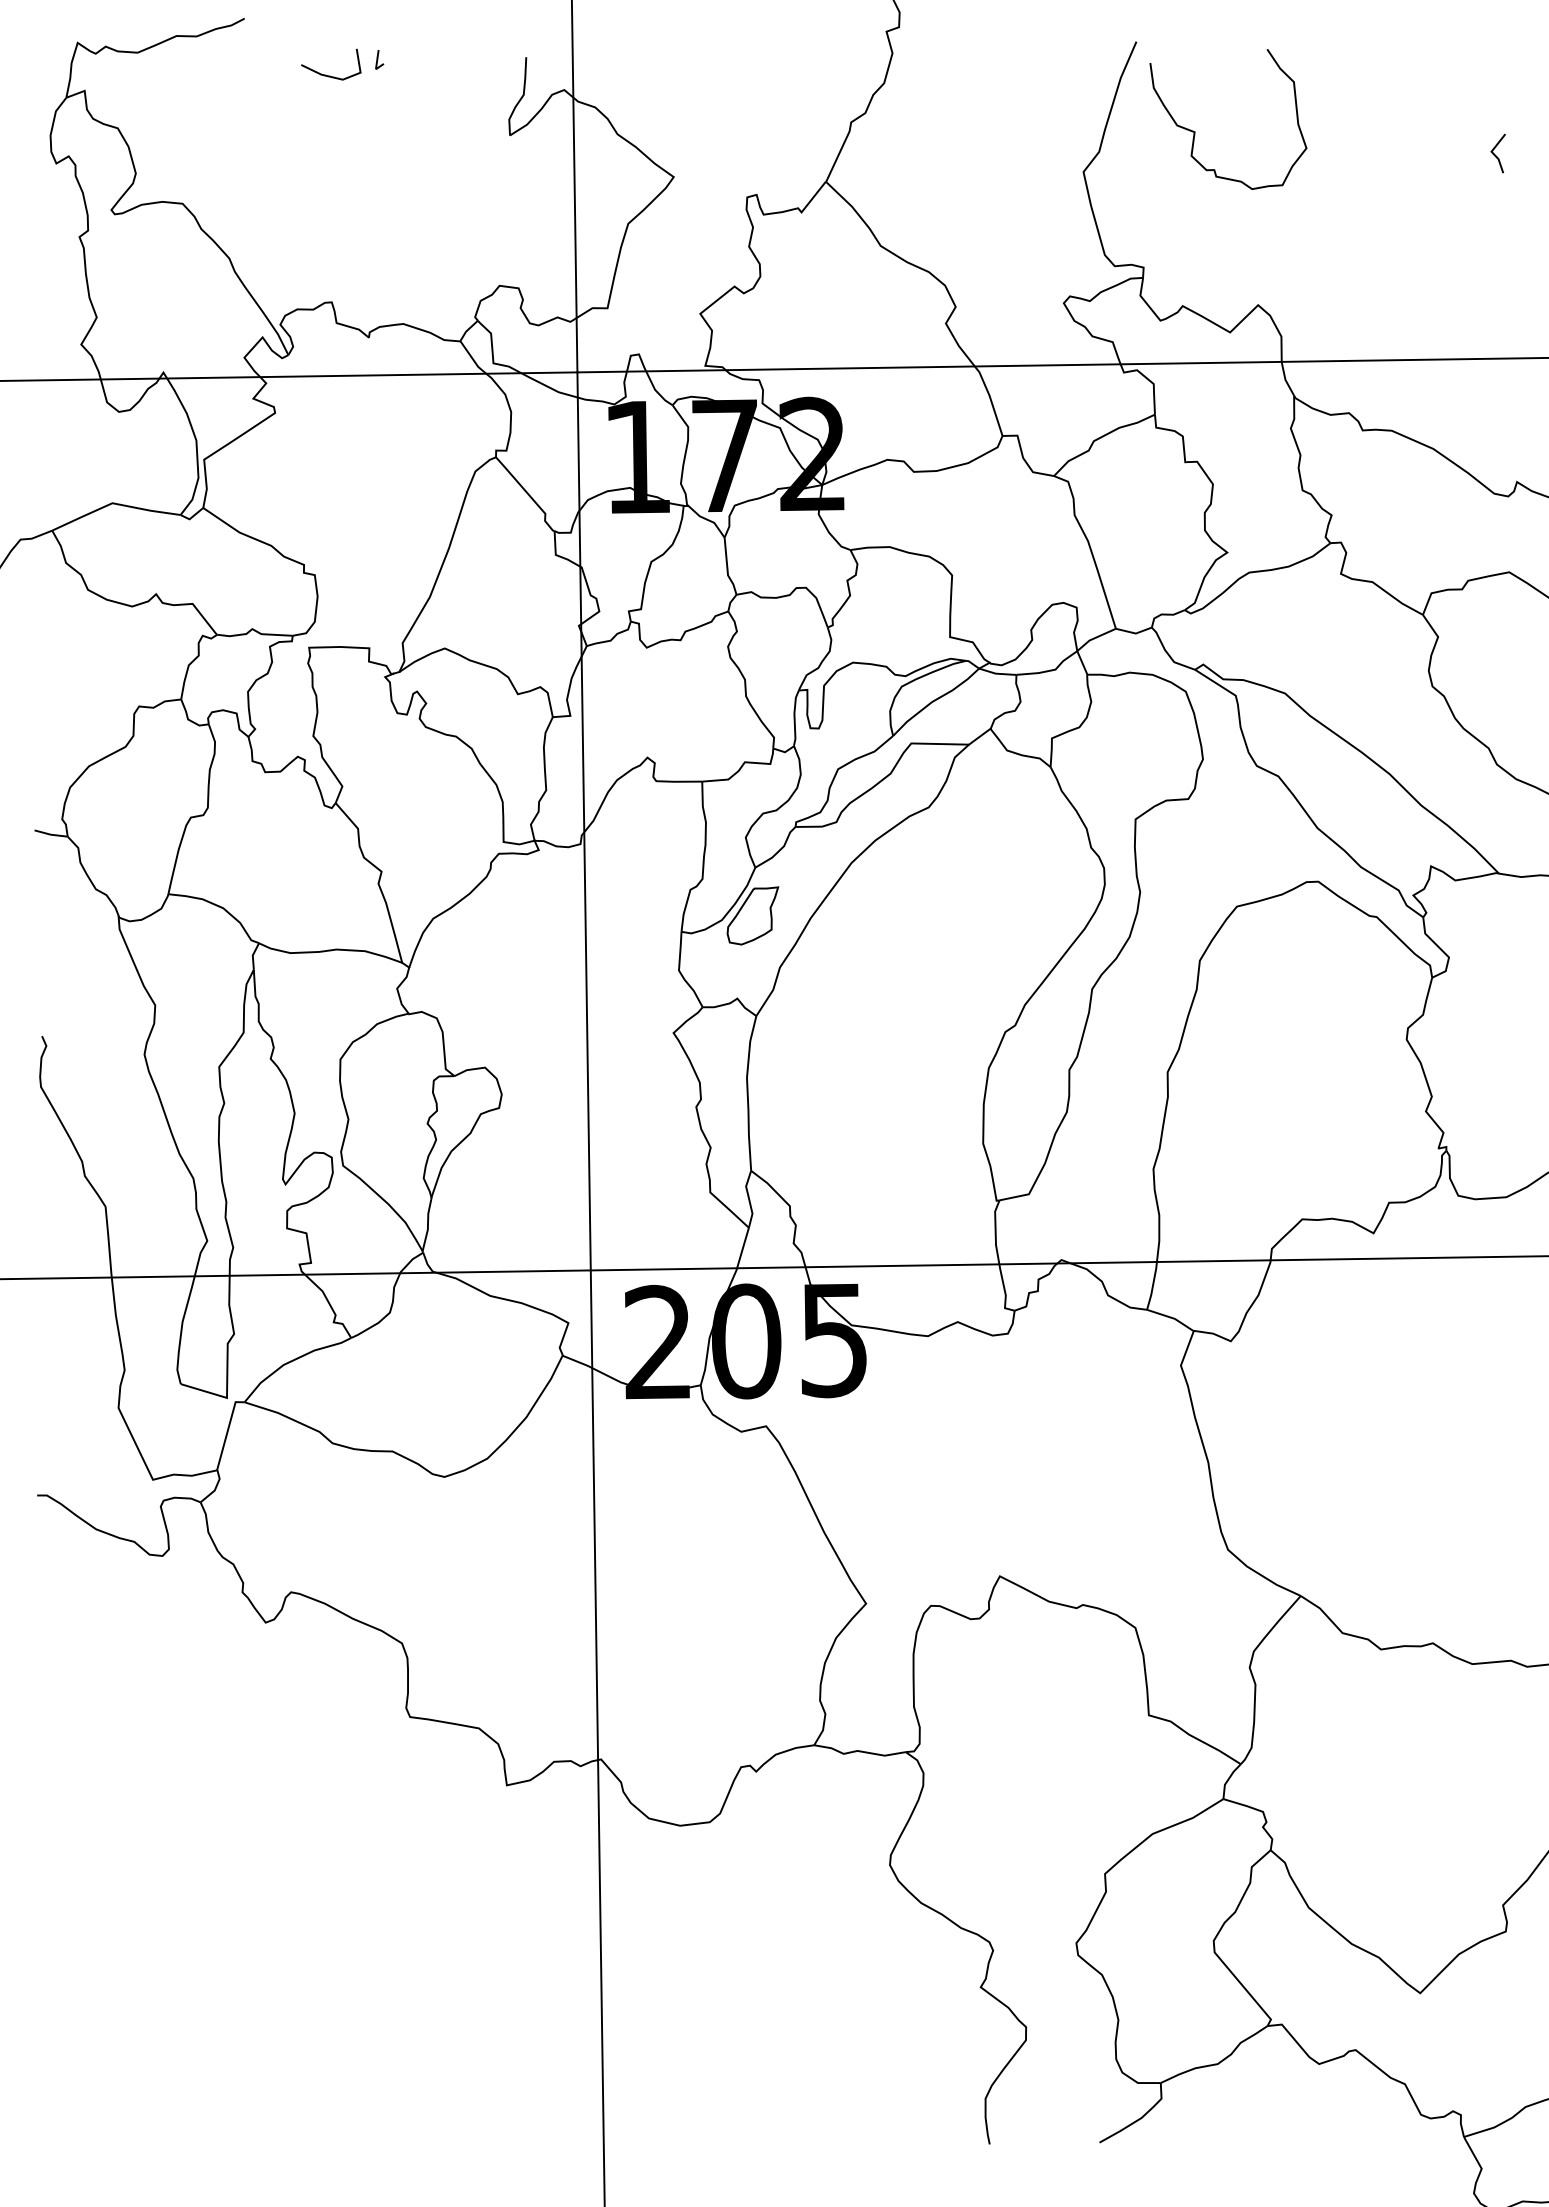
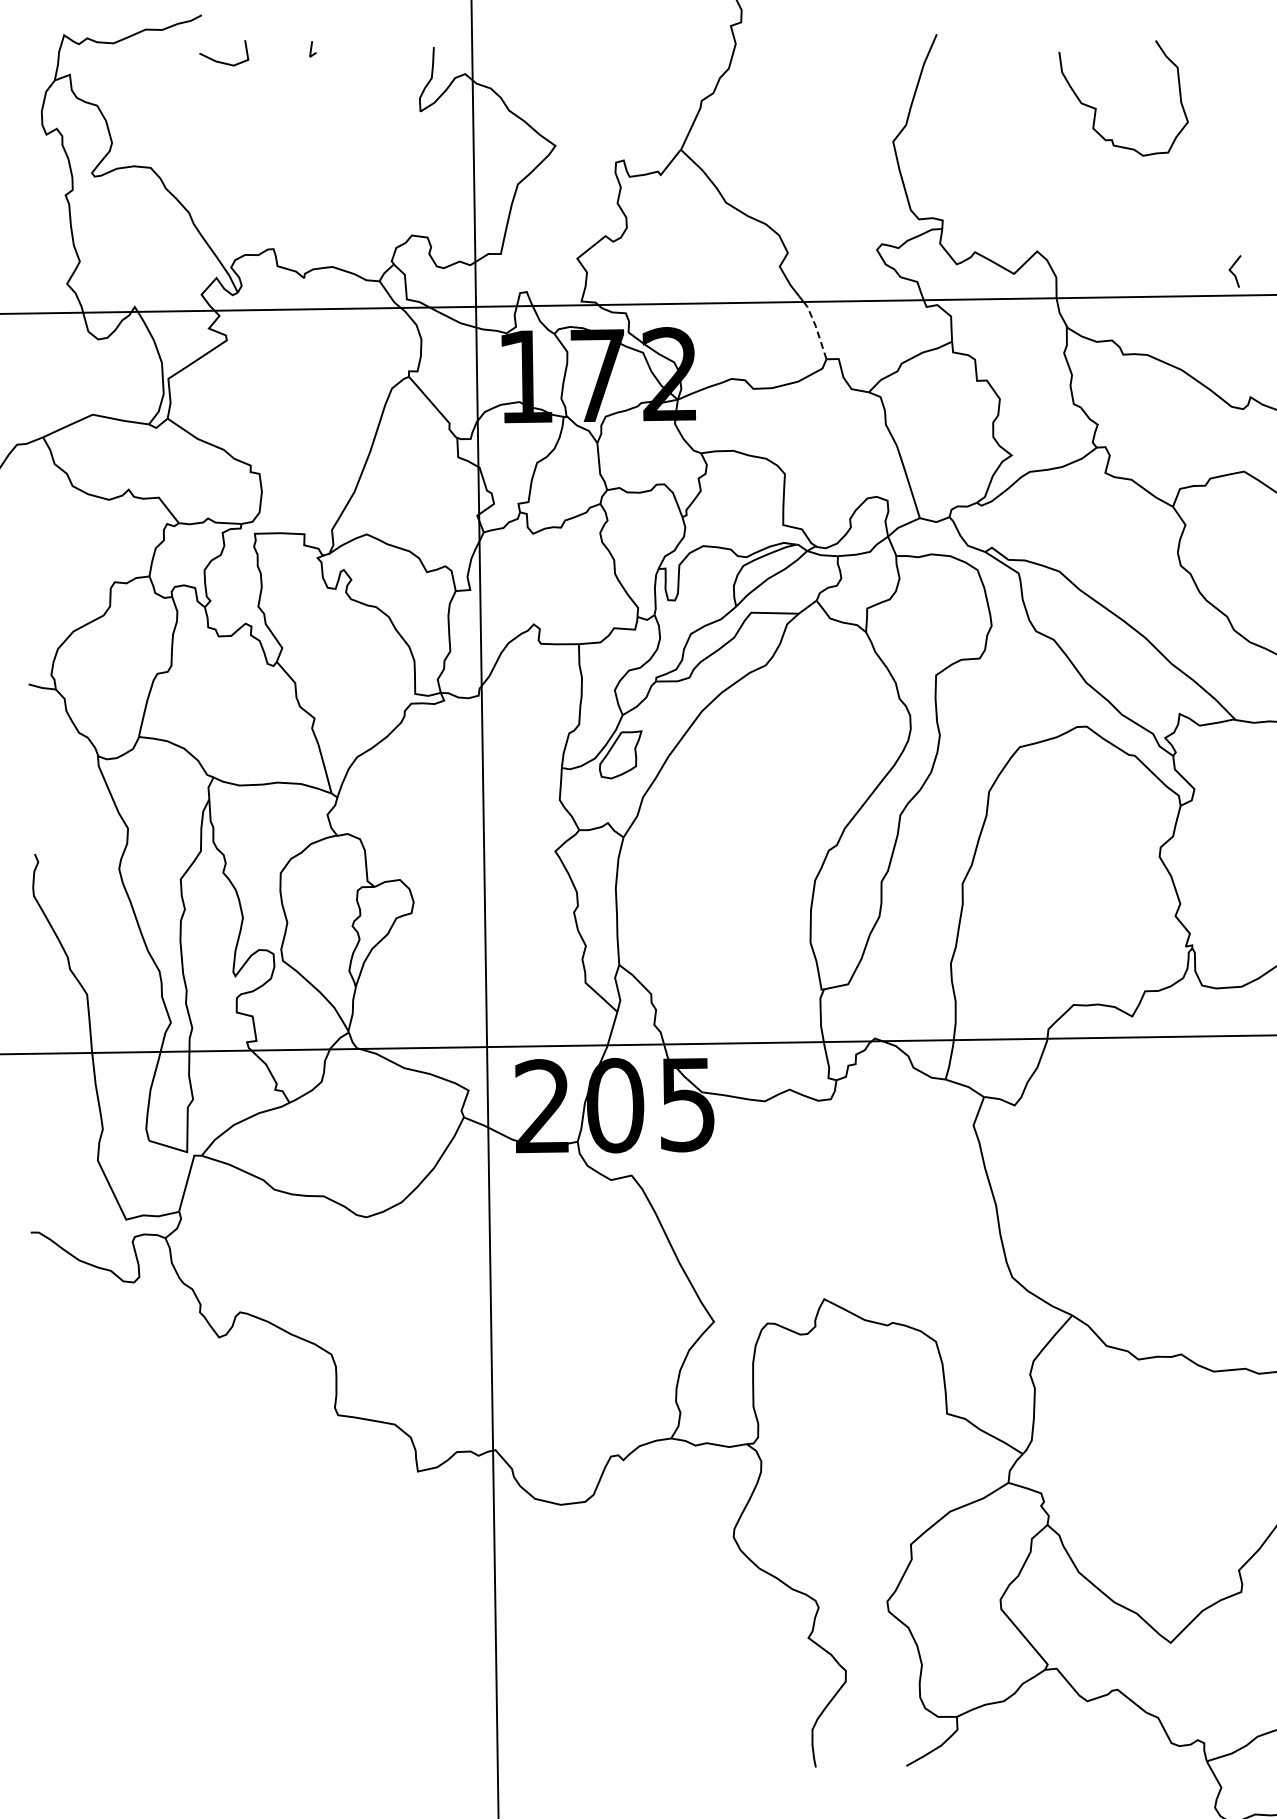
line: (328, 74) -> (221, 61), moved
curve: (1195, 131) -> (1096, 108), moved
line: (1496, 154) -> (1233, 272), moved
line: (990, 398) -> (816, 328), solid -> dashed

